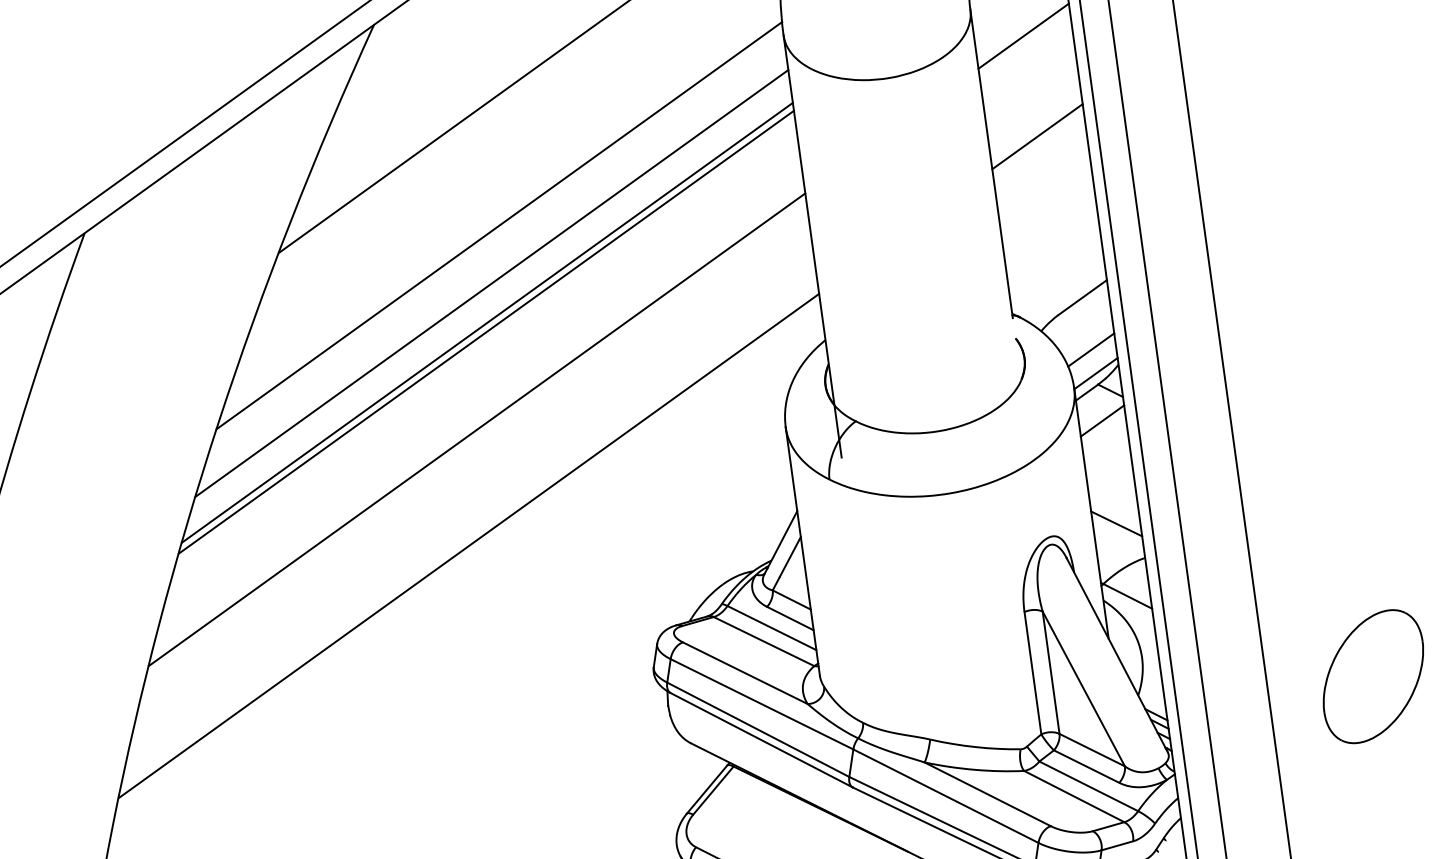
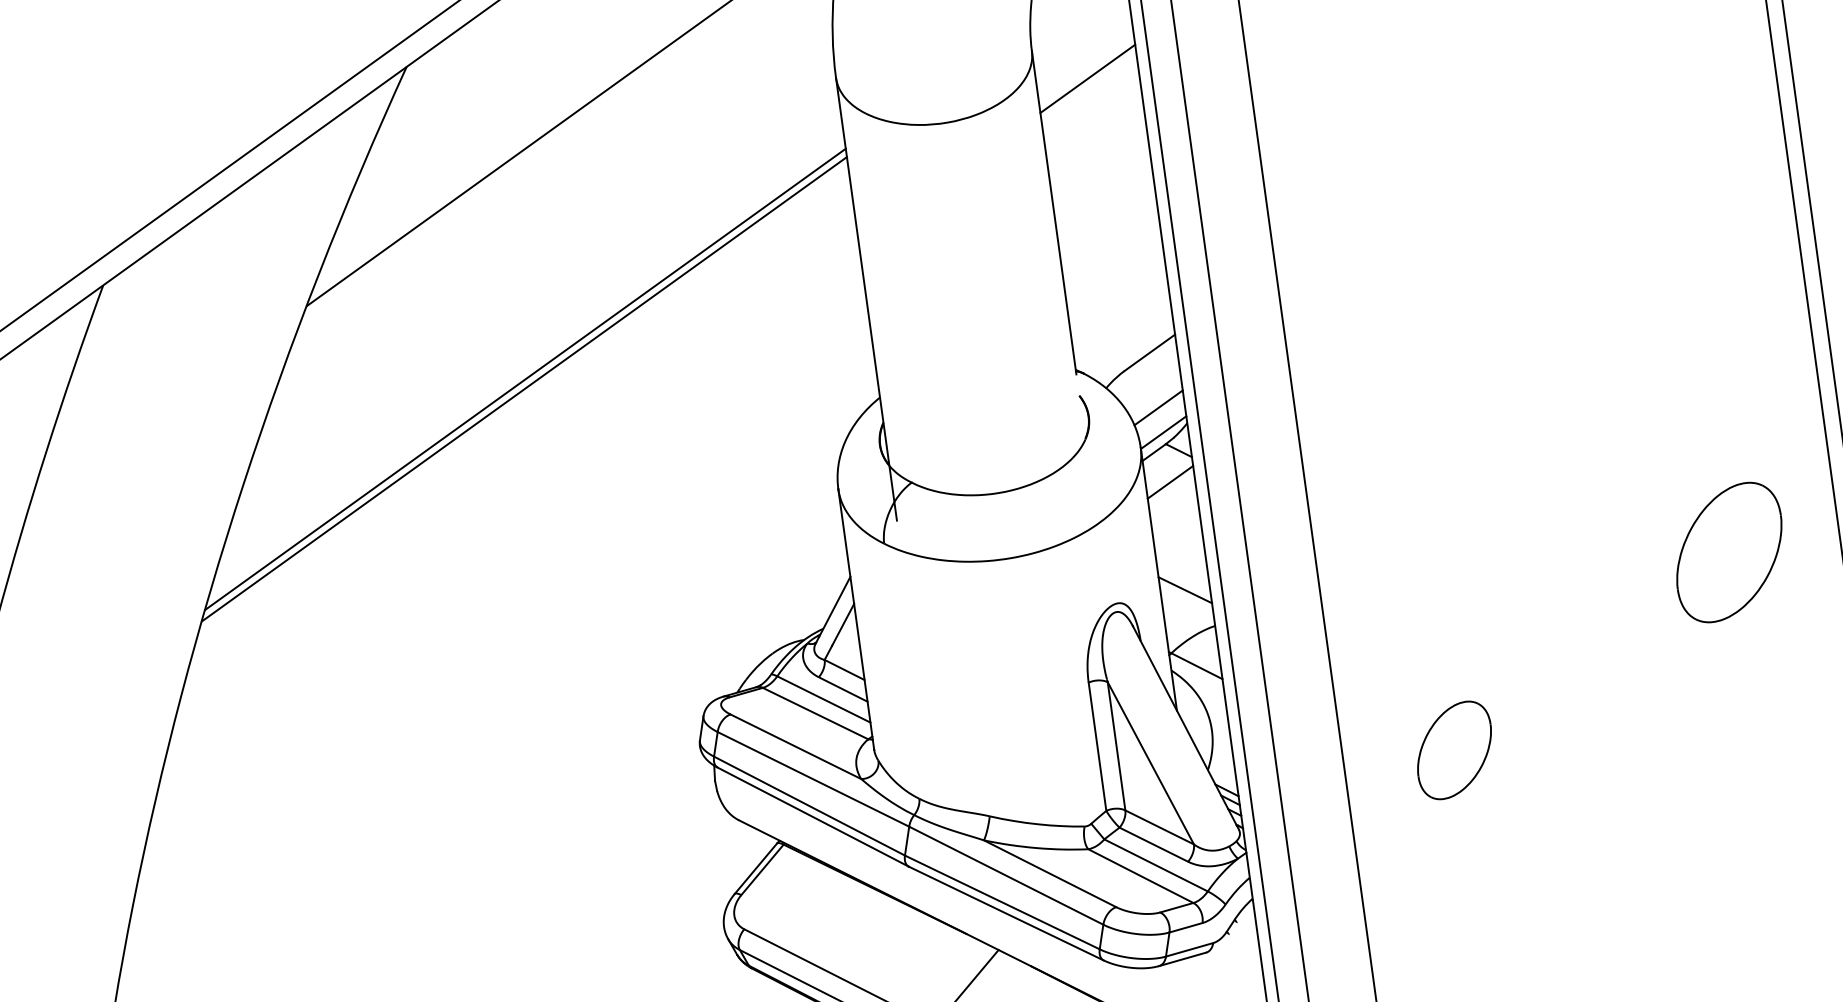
line: (1036, 136) -> (1101, 184), removed
line: (498, 225) -> (537, 277), removed
line: (492, 282) -> (530, 337), removed
line: (476, 429) -> (514, 491), removed
line: (468, 546) -> (505, 613), removed
part: (1373, 676) -> (1454, 750), size x0.7

